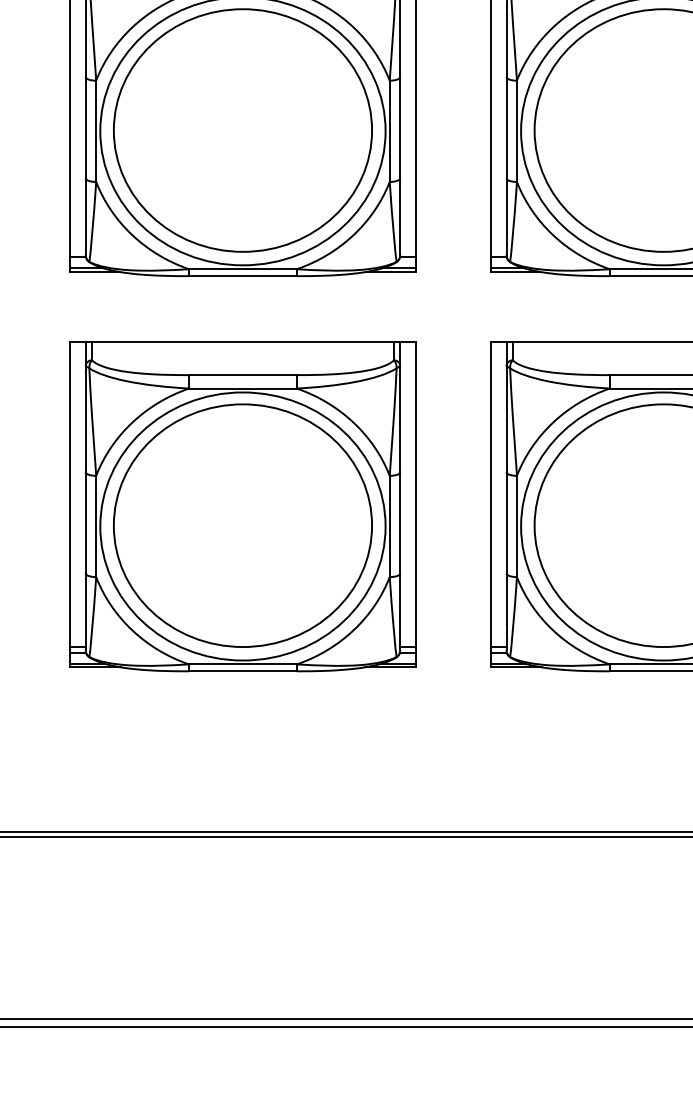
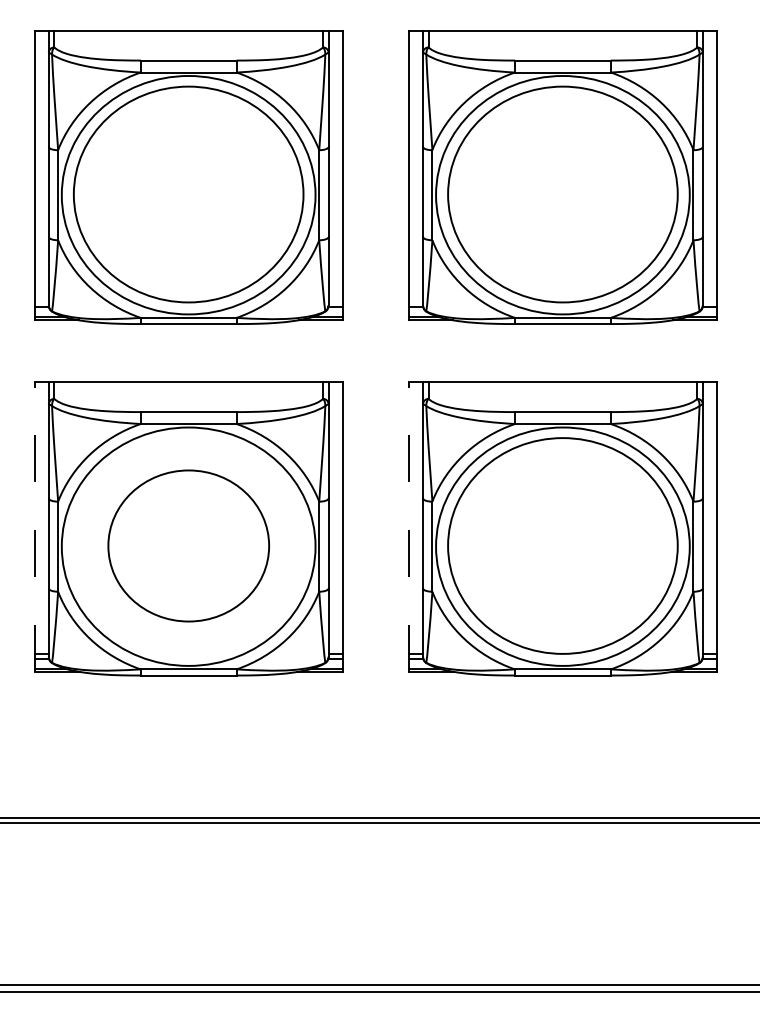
line: (69, 504) -> (34, 527), solid -> dashed
line: (490, 504) -> (408, 527), solid -> dashed
part: (242, 525) -> (188, 545), size x0.7

